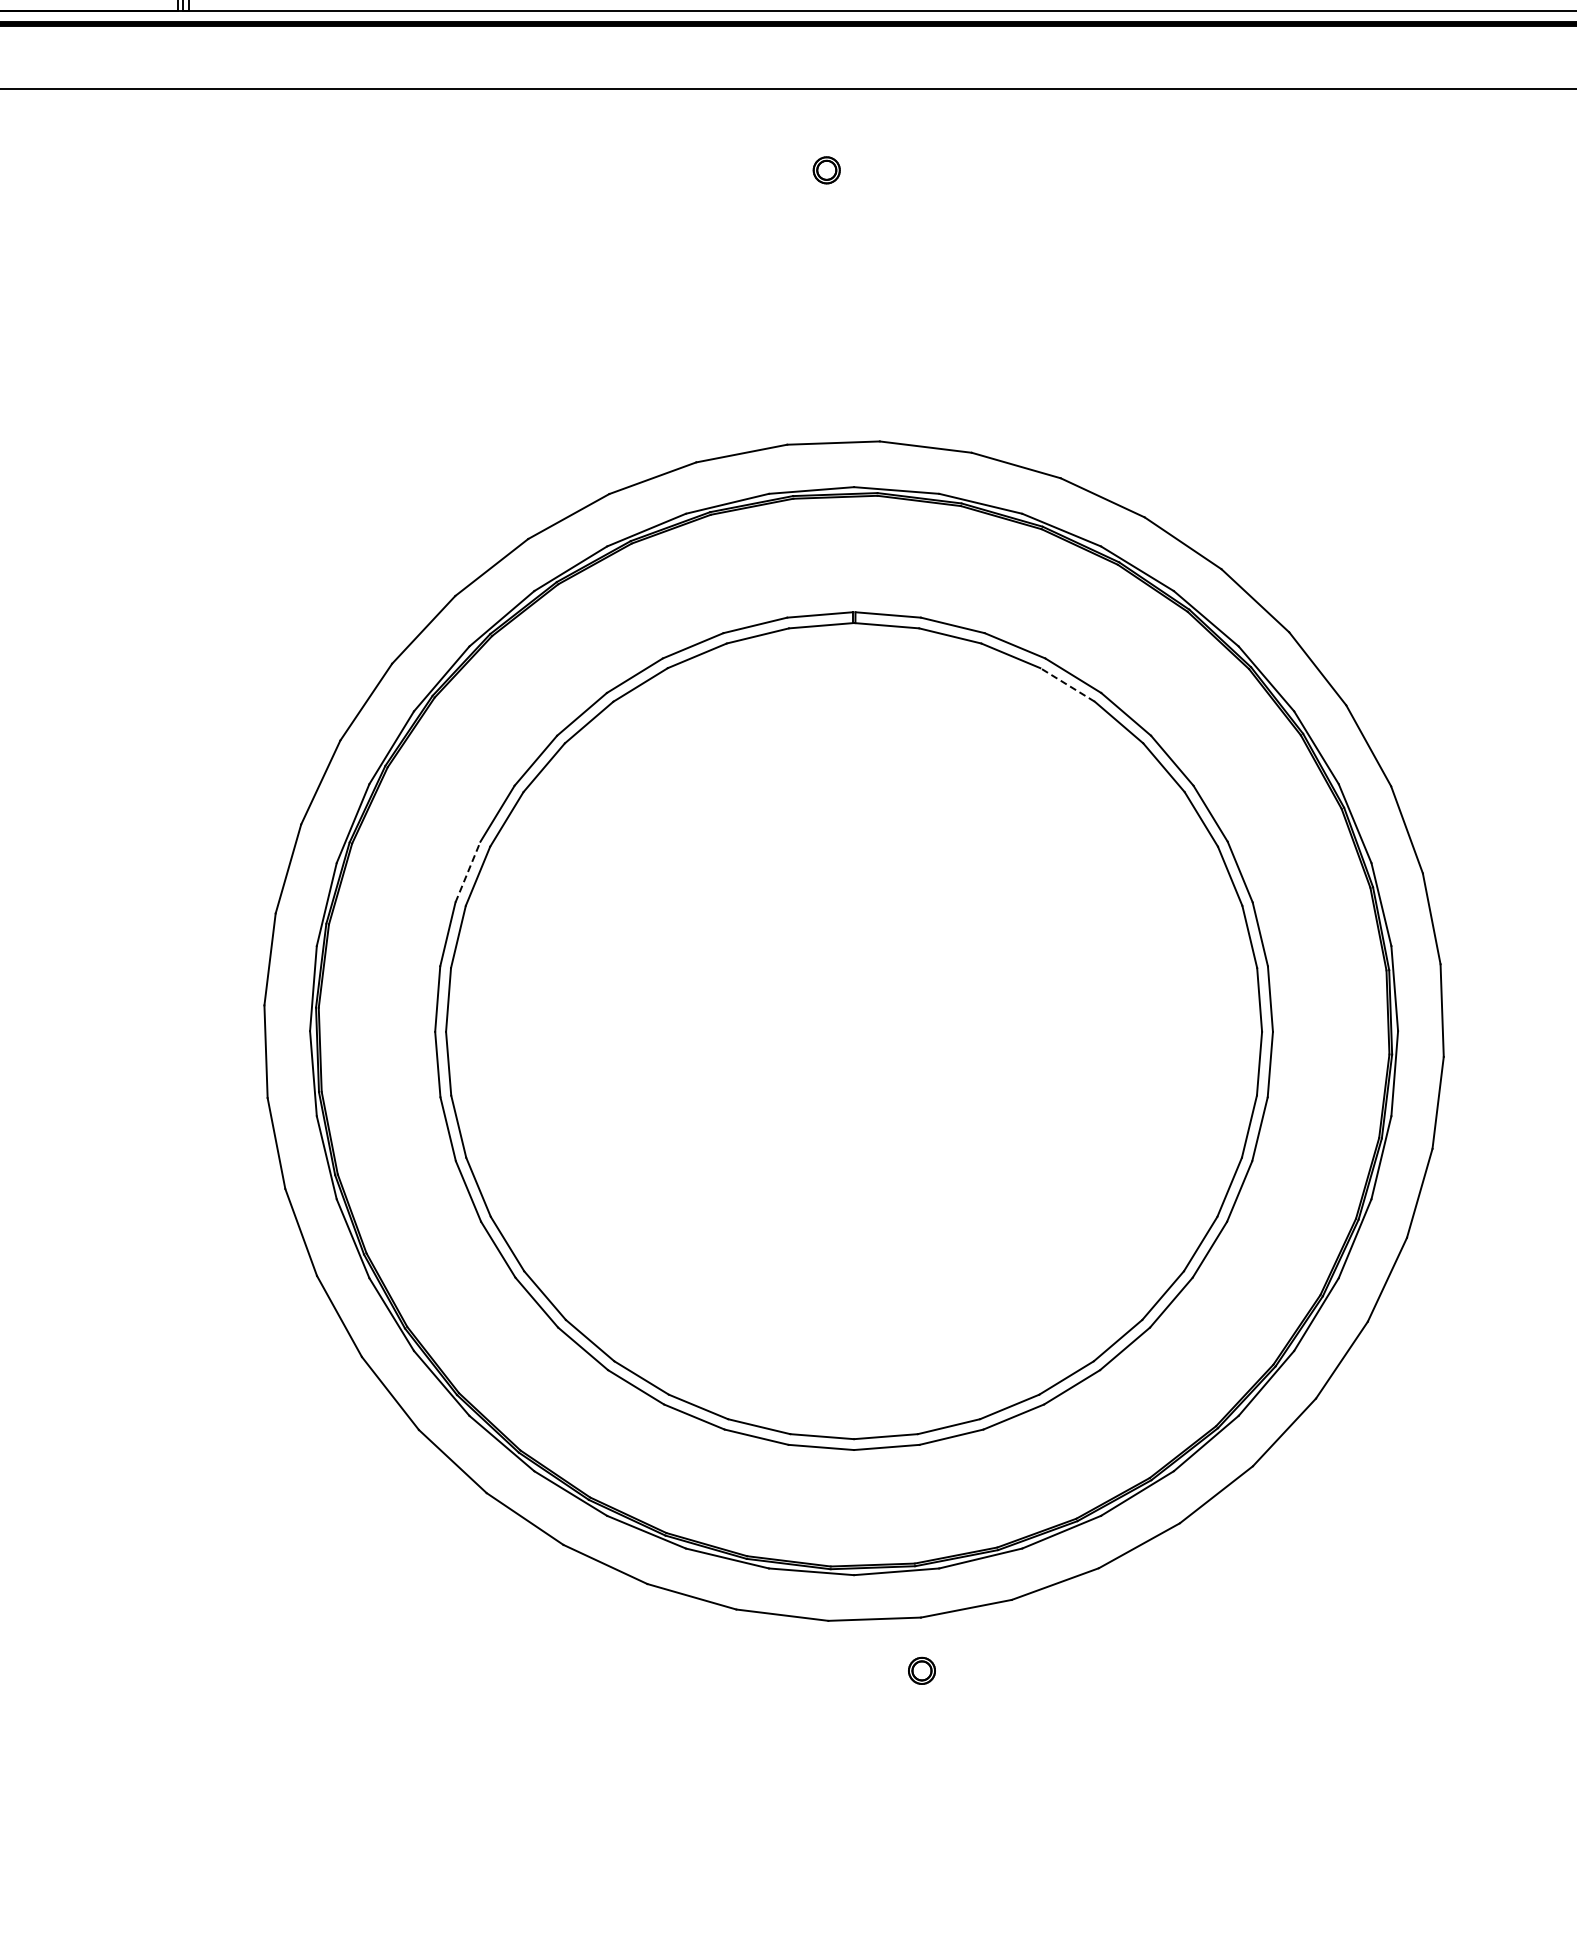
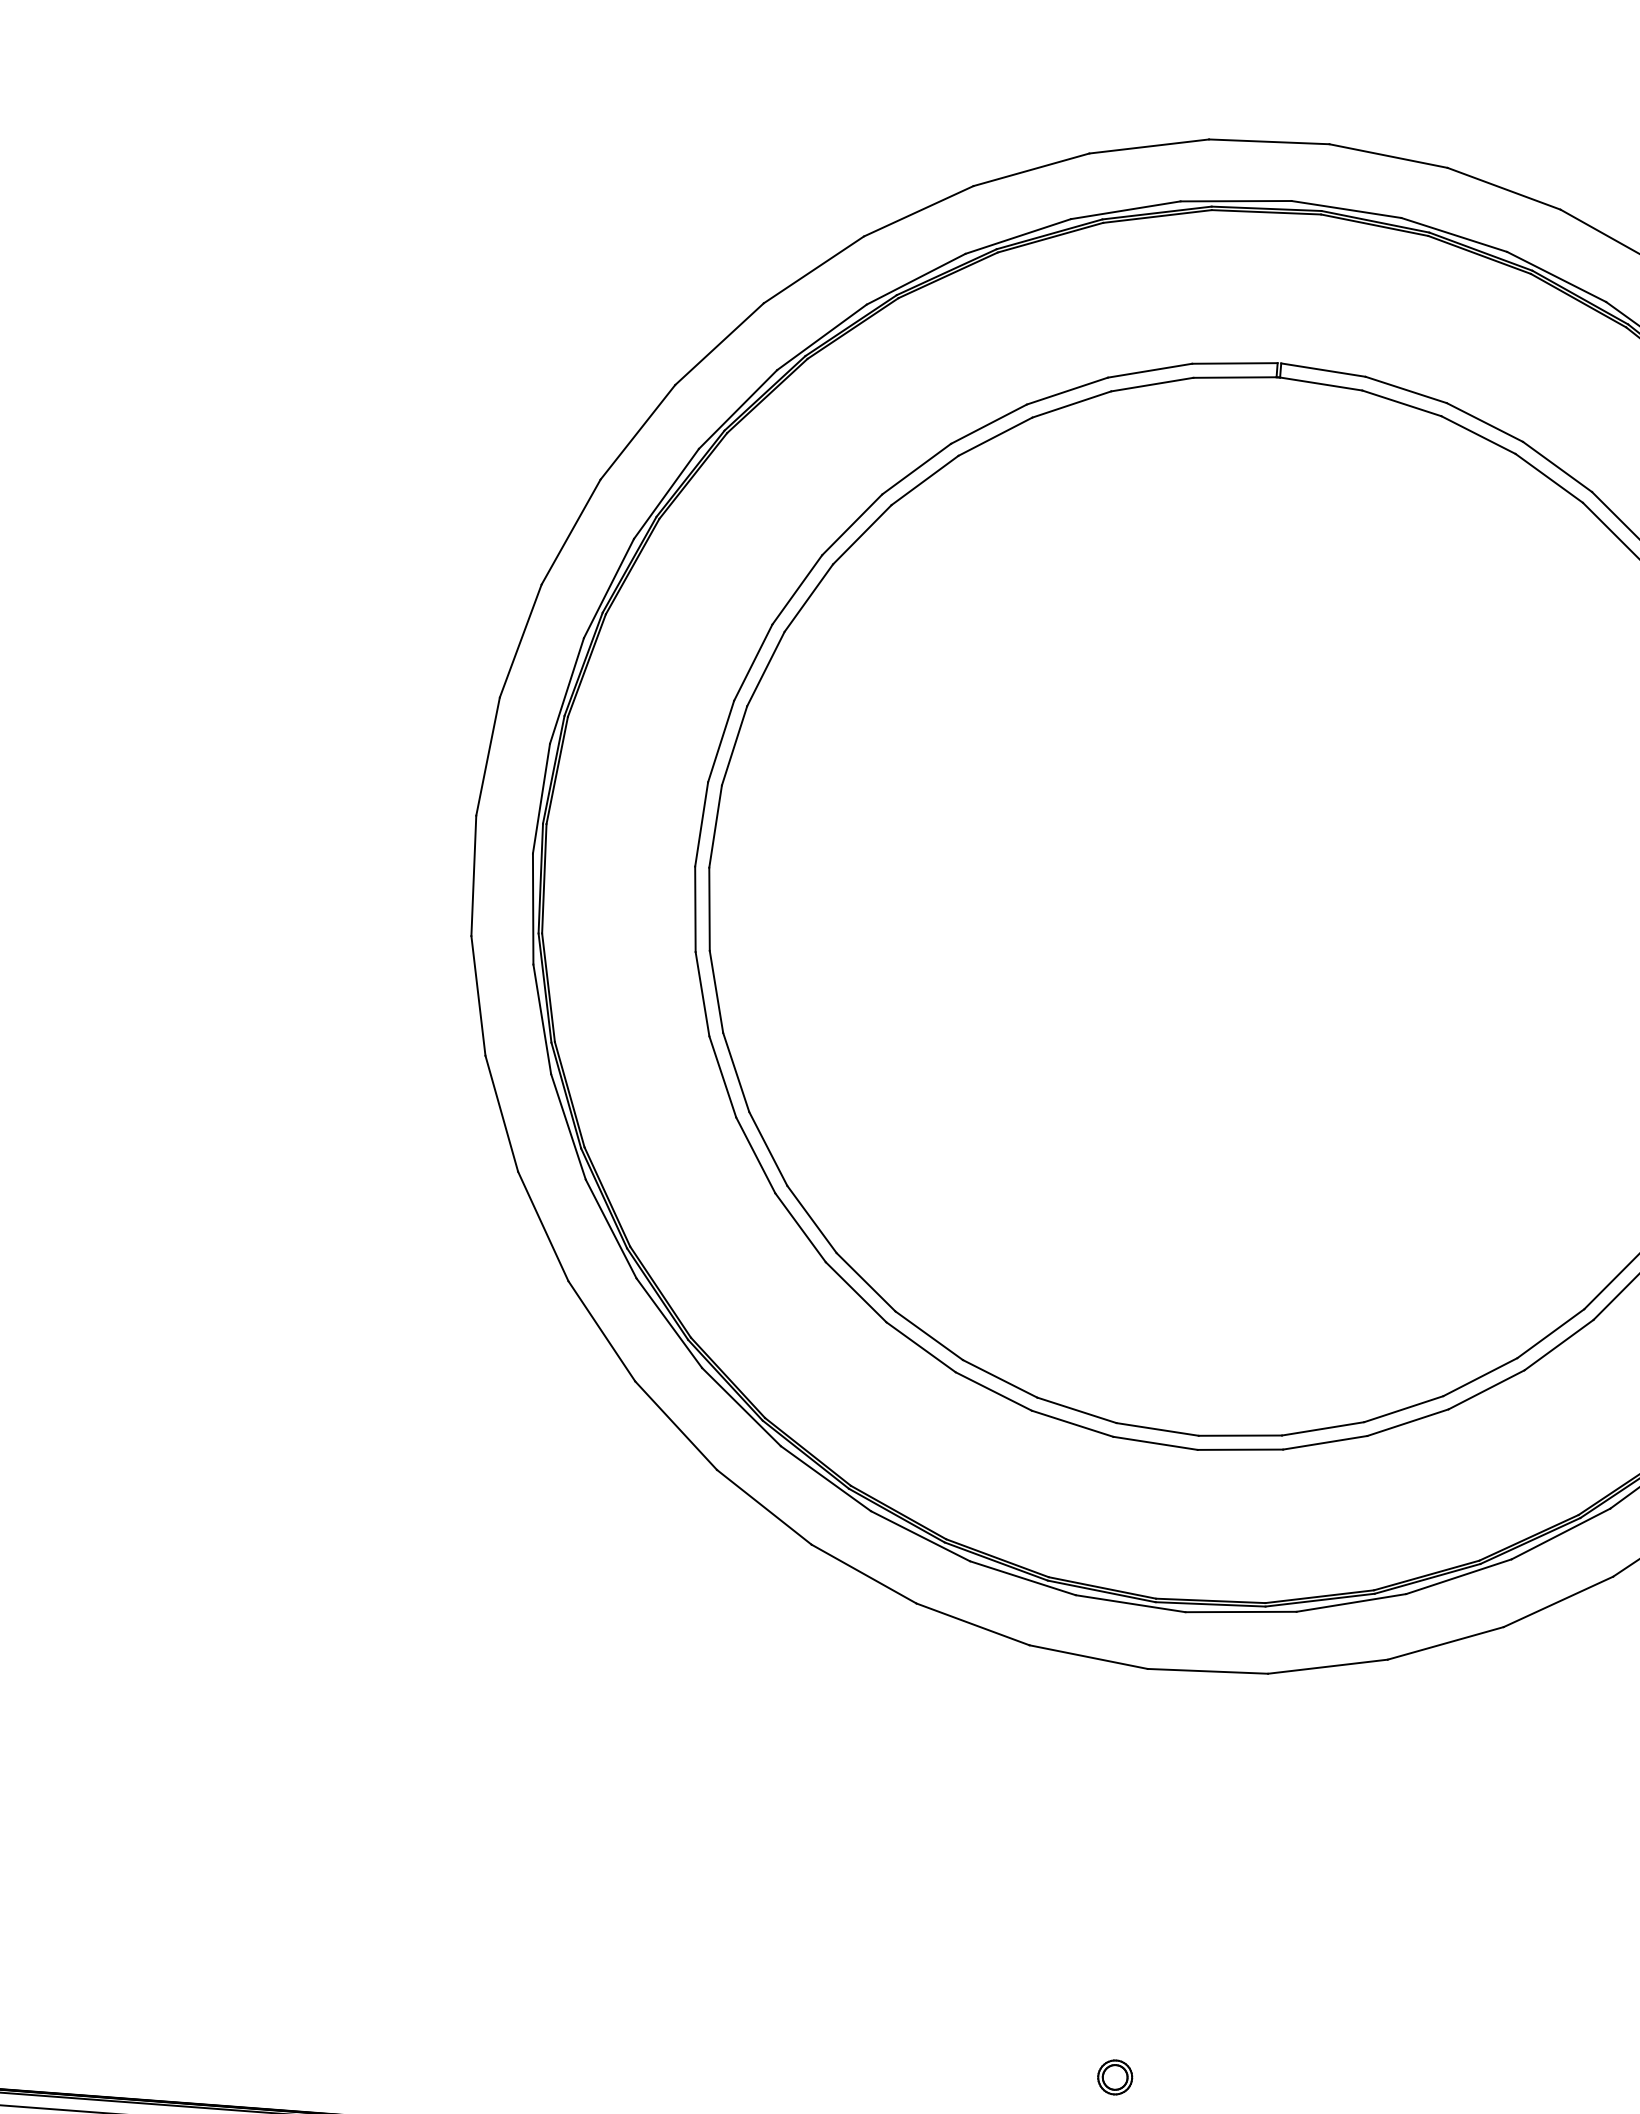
line: (1067, 684) -> (1549, 477), dashed -> solid
line: (467, 872) -> (752, 663), dashed -> solid
part: (921, 1670) -> (1114, 2076), moved

